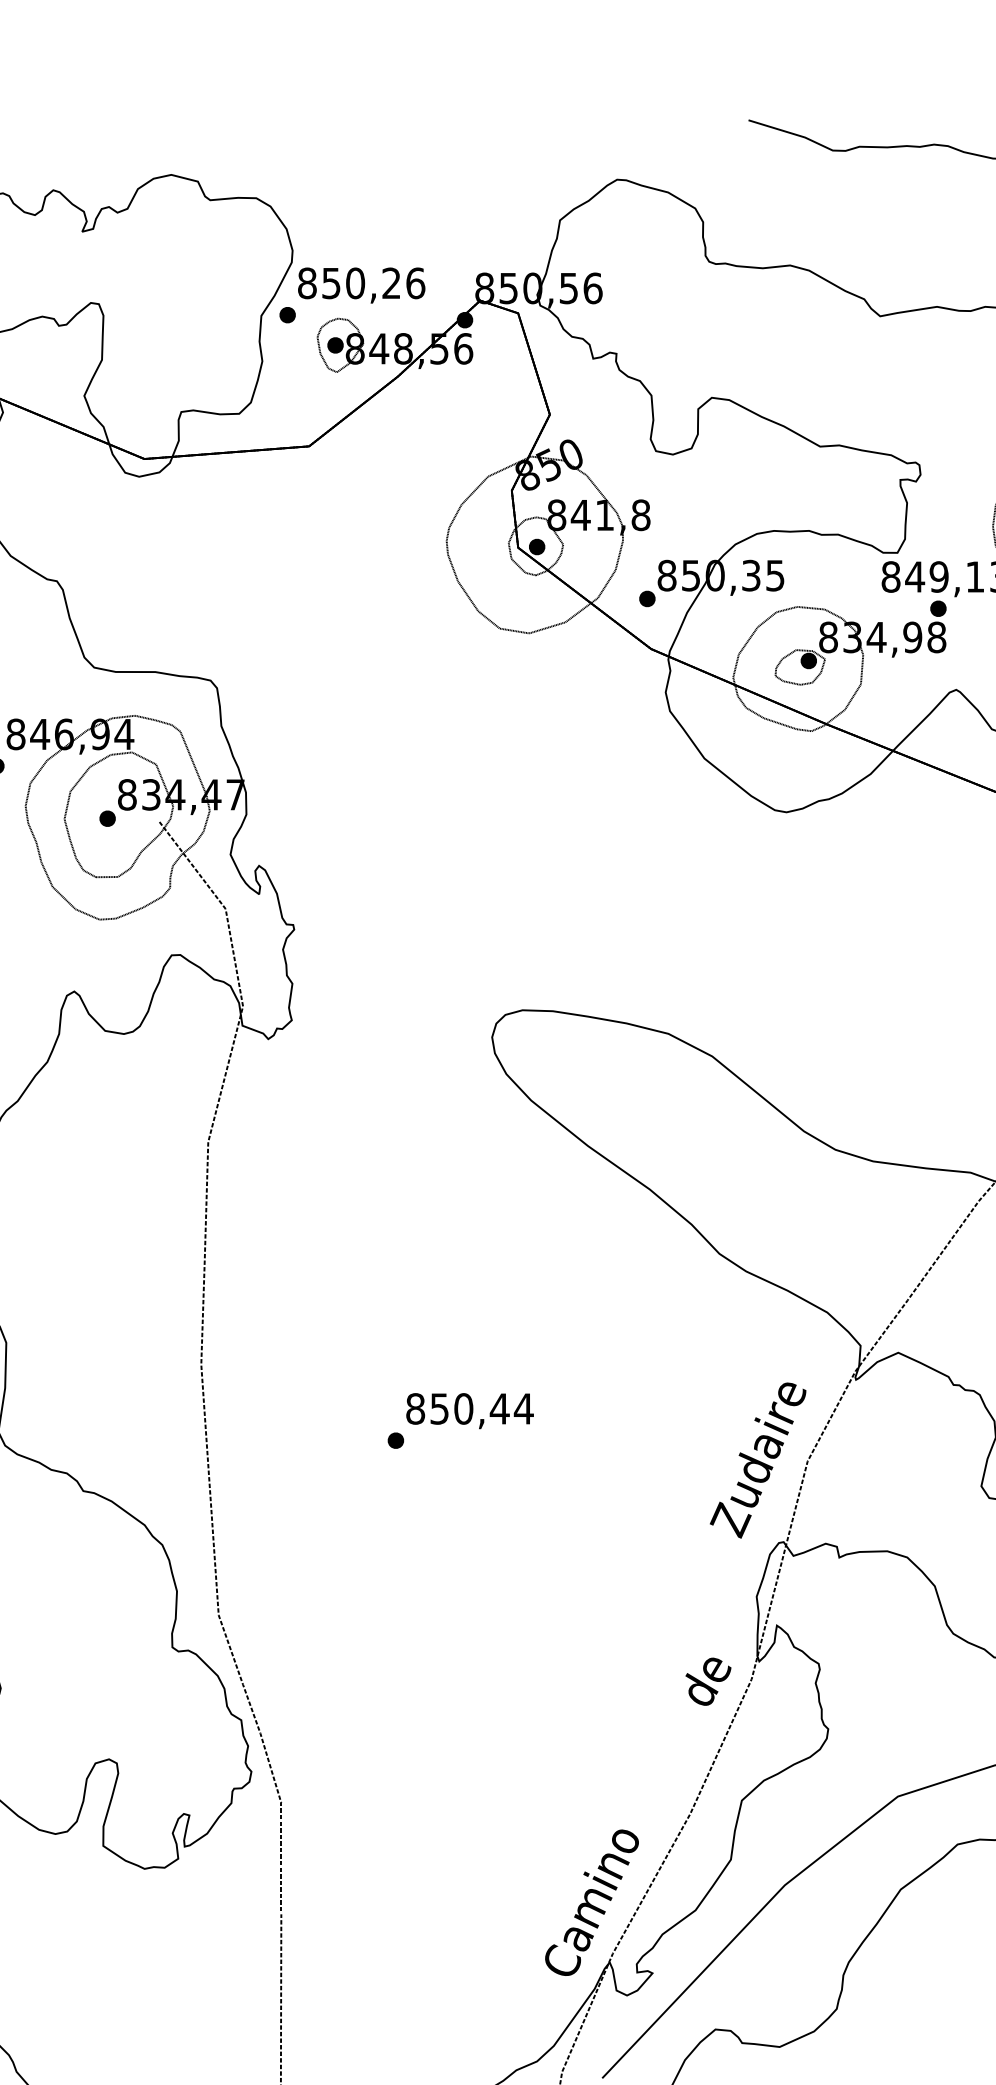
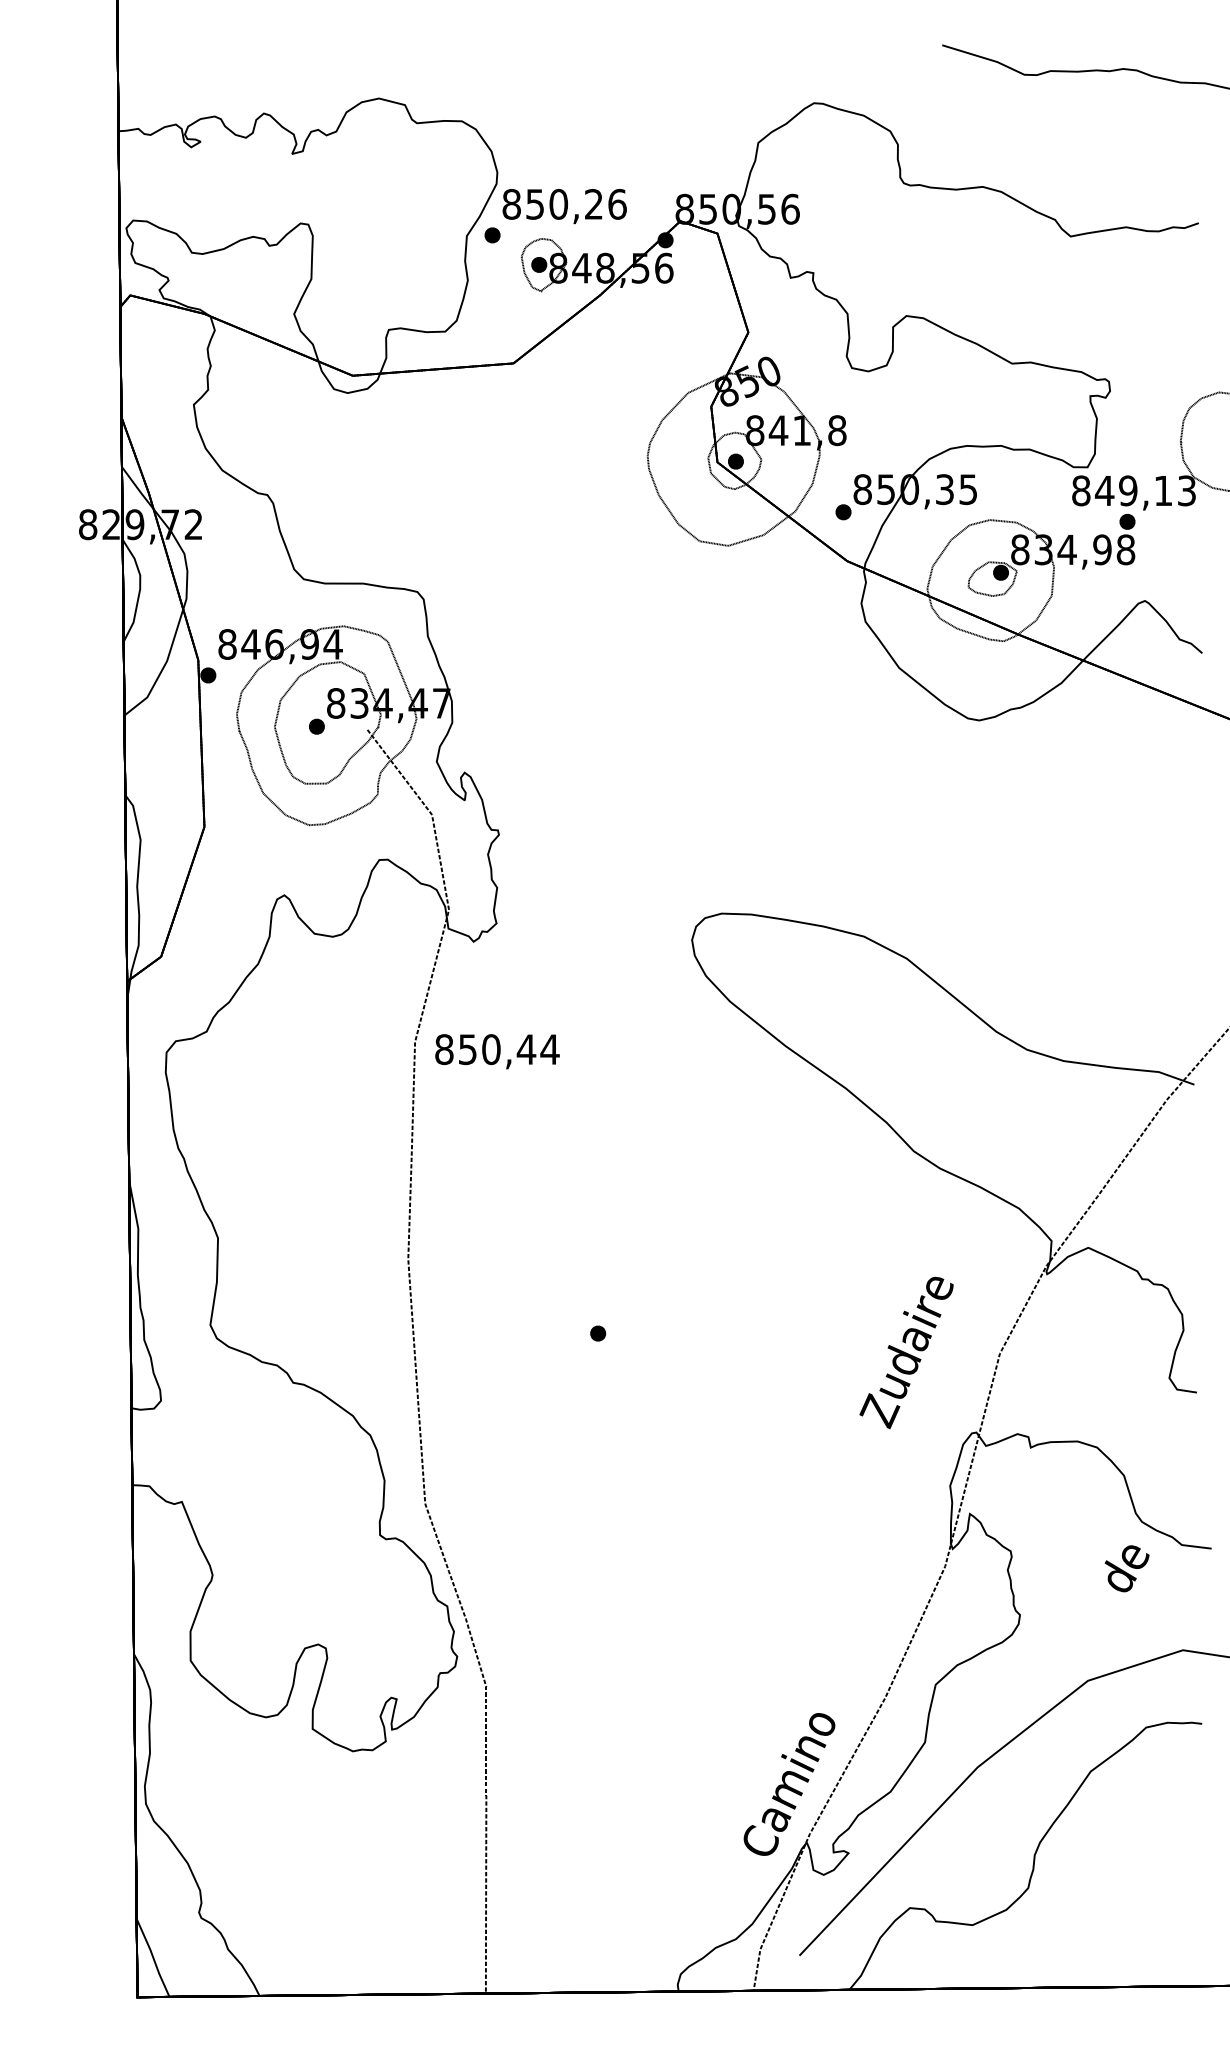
text: (470, 1410) -> (497, 1051), moved
text: (758, 1460) -> (906, 1352), moved
text: (707, 1681) -> (1126, 1568), moved

